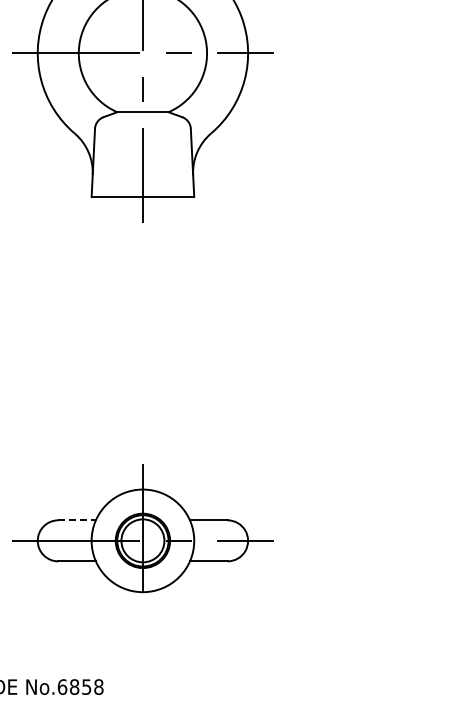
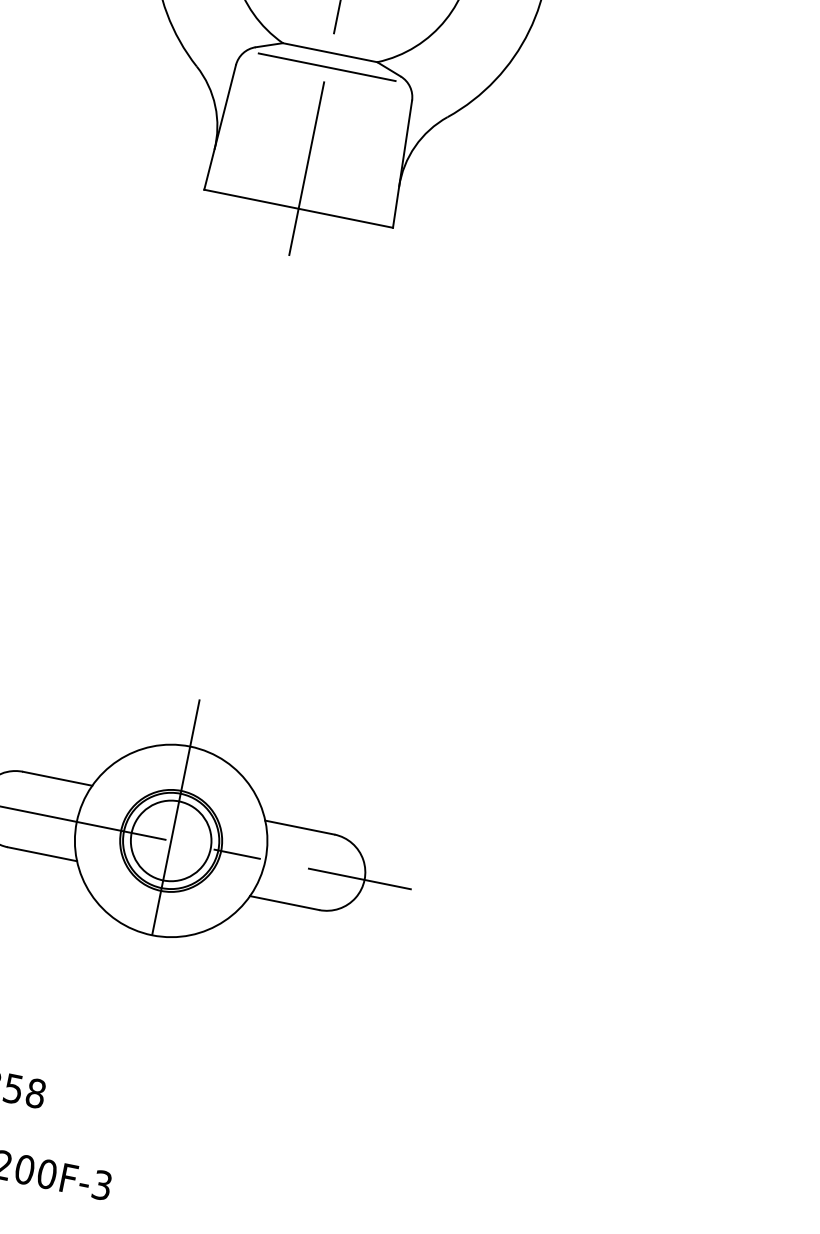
line: (142, 120) -> (326, 67), added
line: (77, 520) -> (58, 779), dashed -> solid

